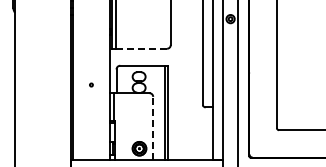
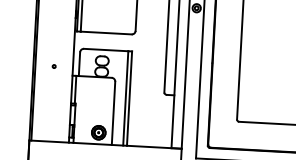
line: (141, 48) -> (106, 32), dashed -> solid
line: (153, 128) -> (113, 113), dashed -> solid

